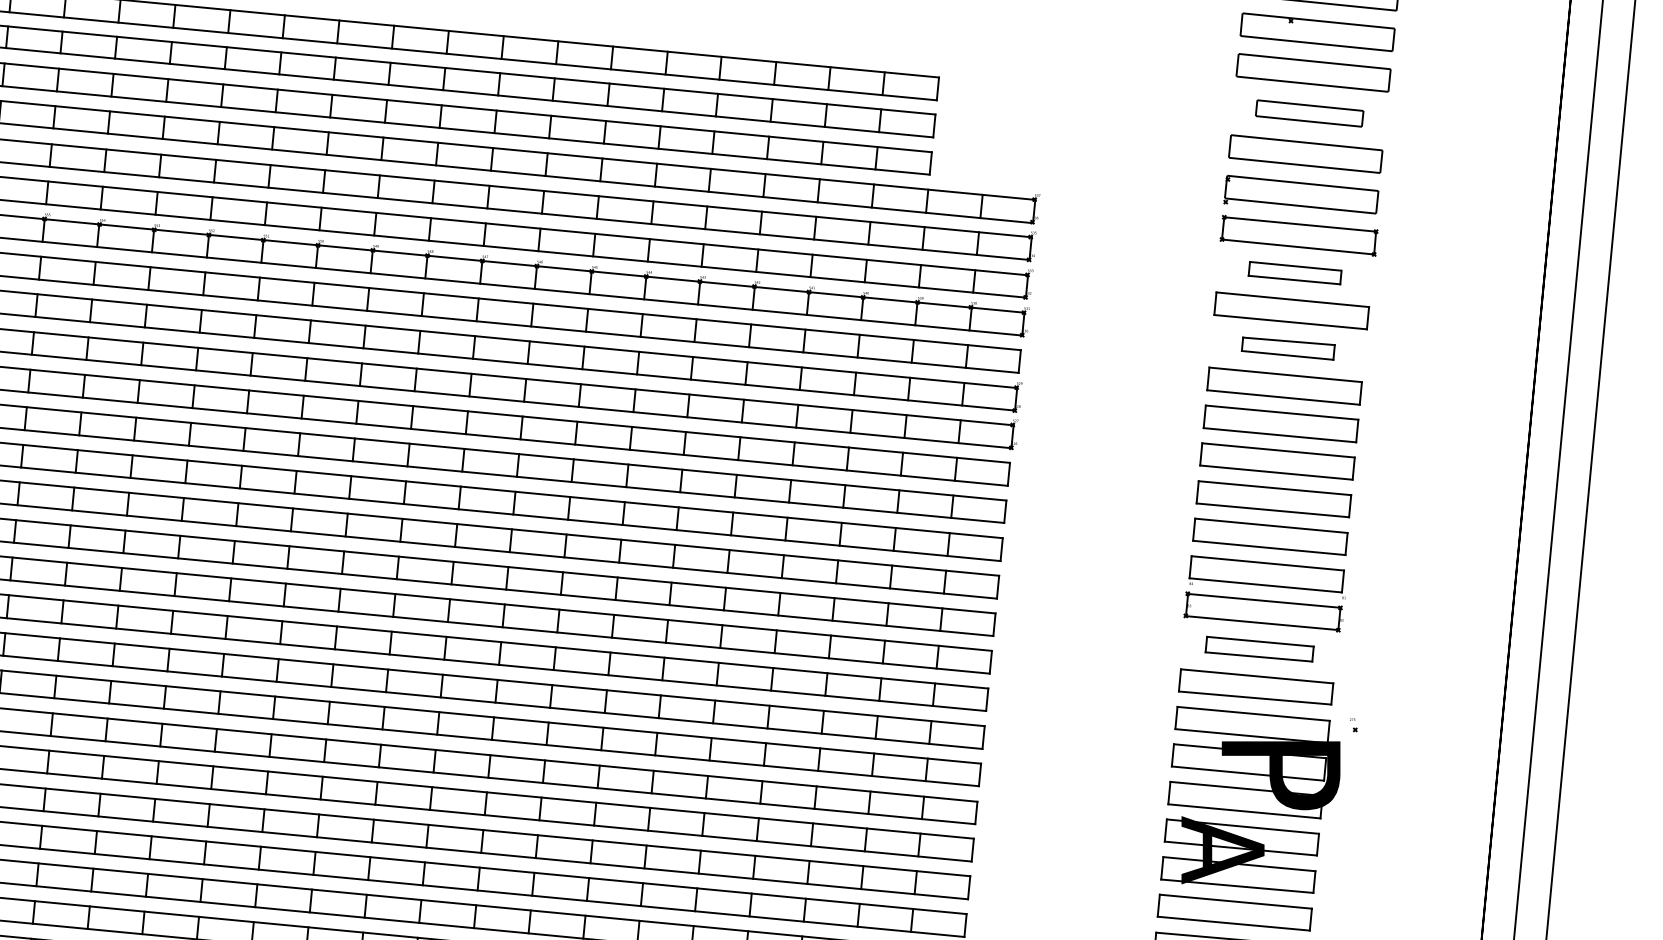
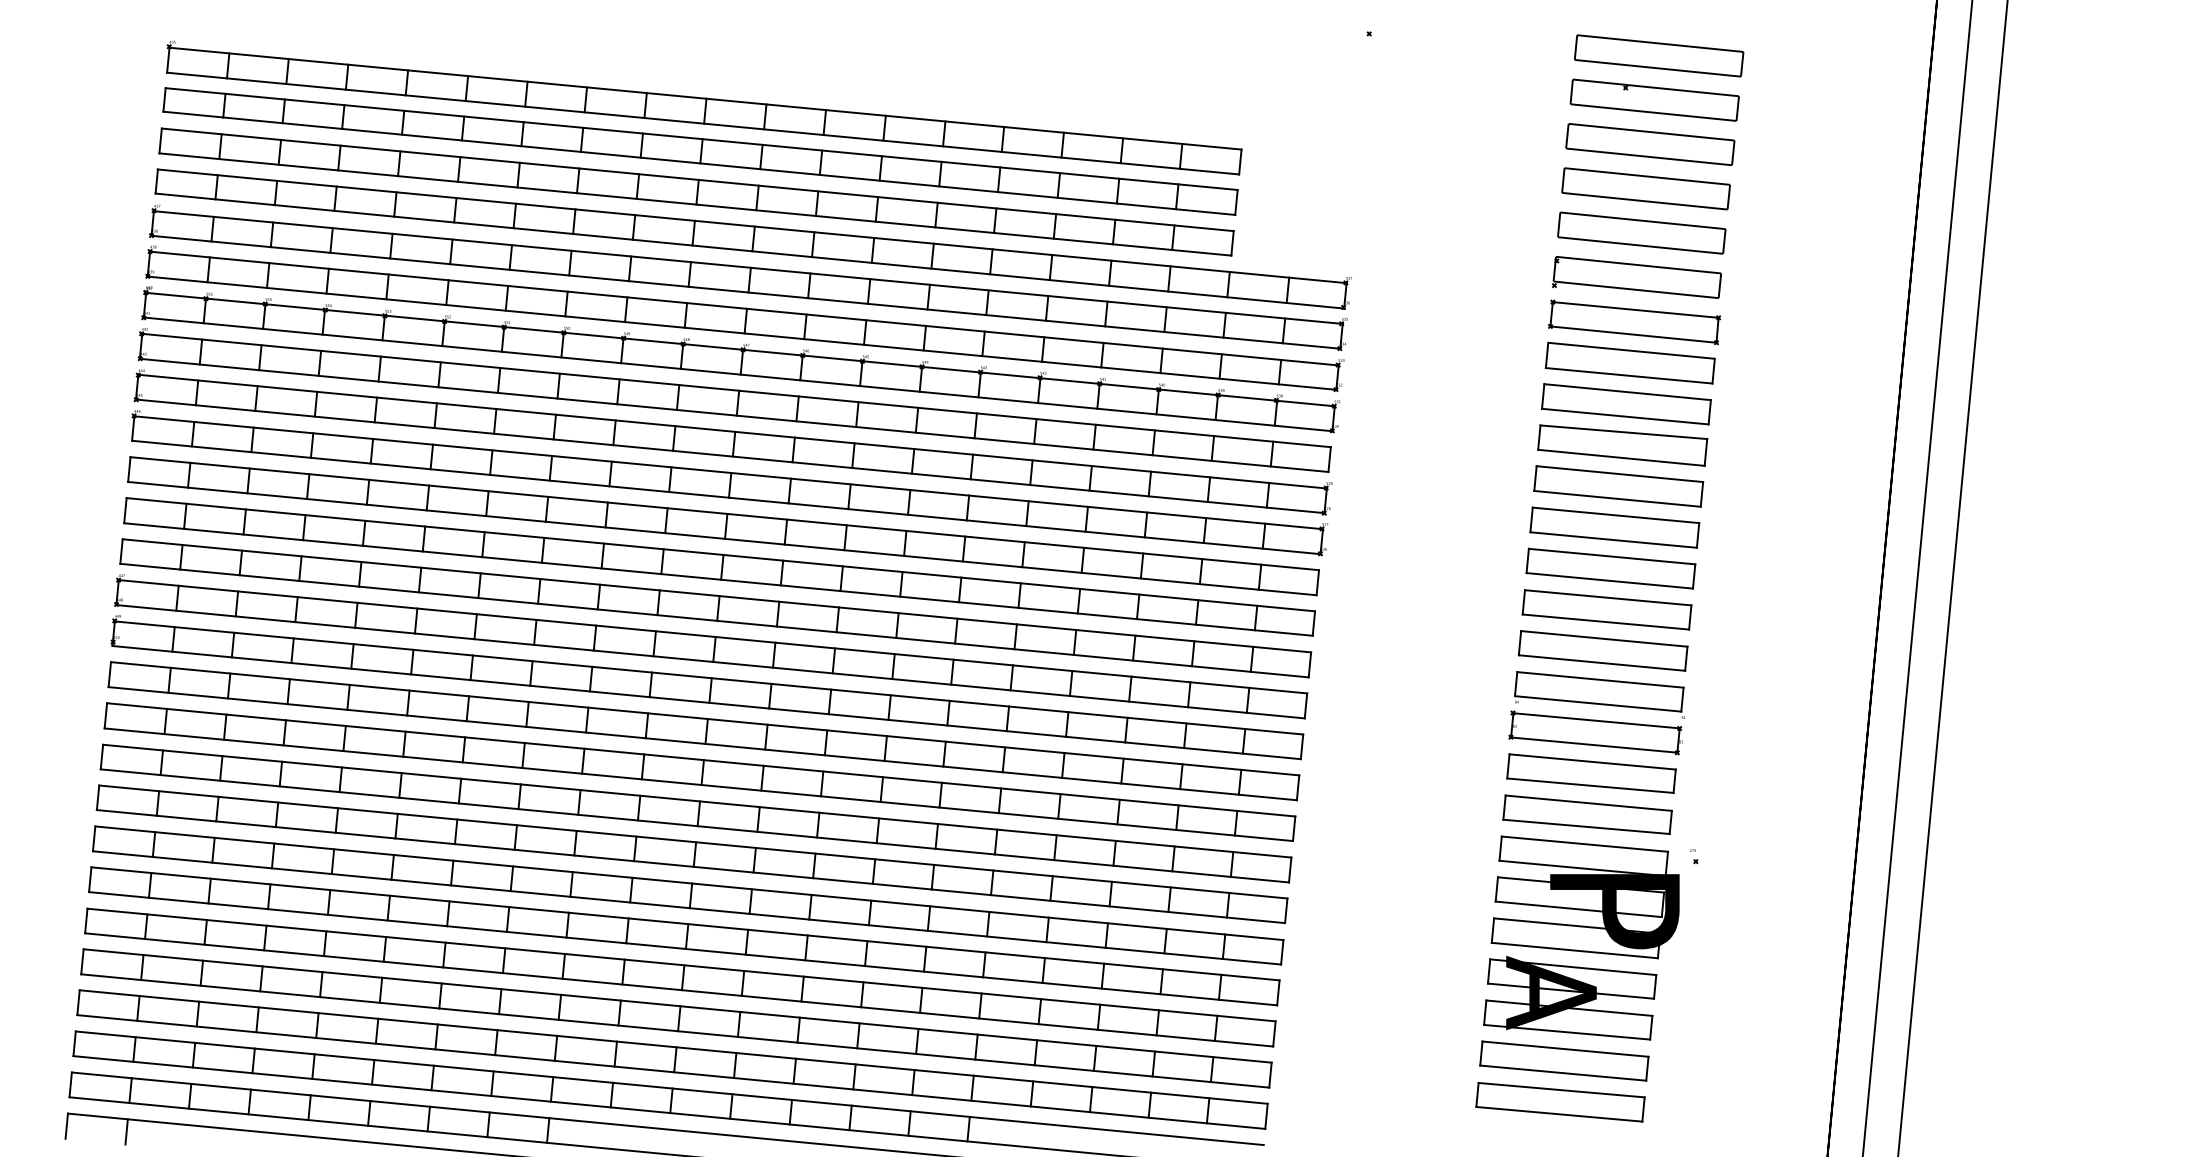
part: (1309, 113) -> (1645, 188), size x1.43
part: (1294, 272) -> (1629, 362), size x1.67
part: (1288, 348) -> (1622, 445), size x1.67
part: (1259, 649) -> (1591, 773), size x1.43

